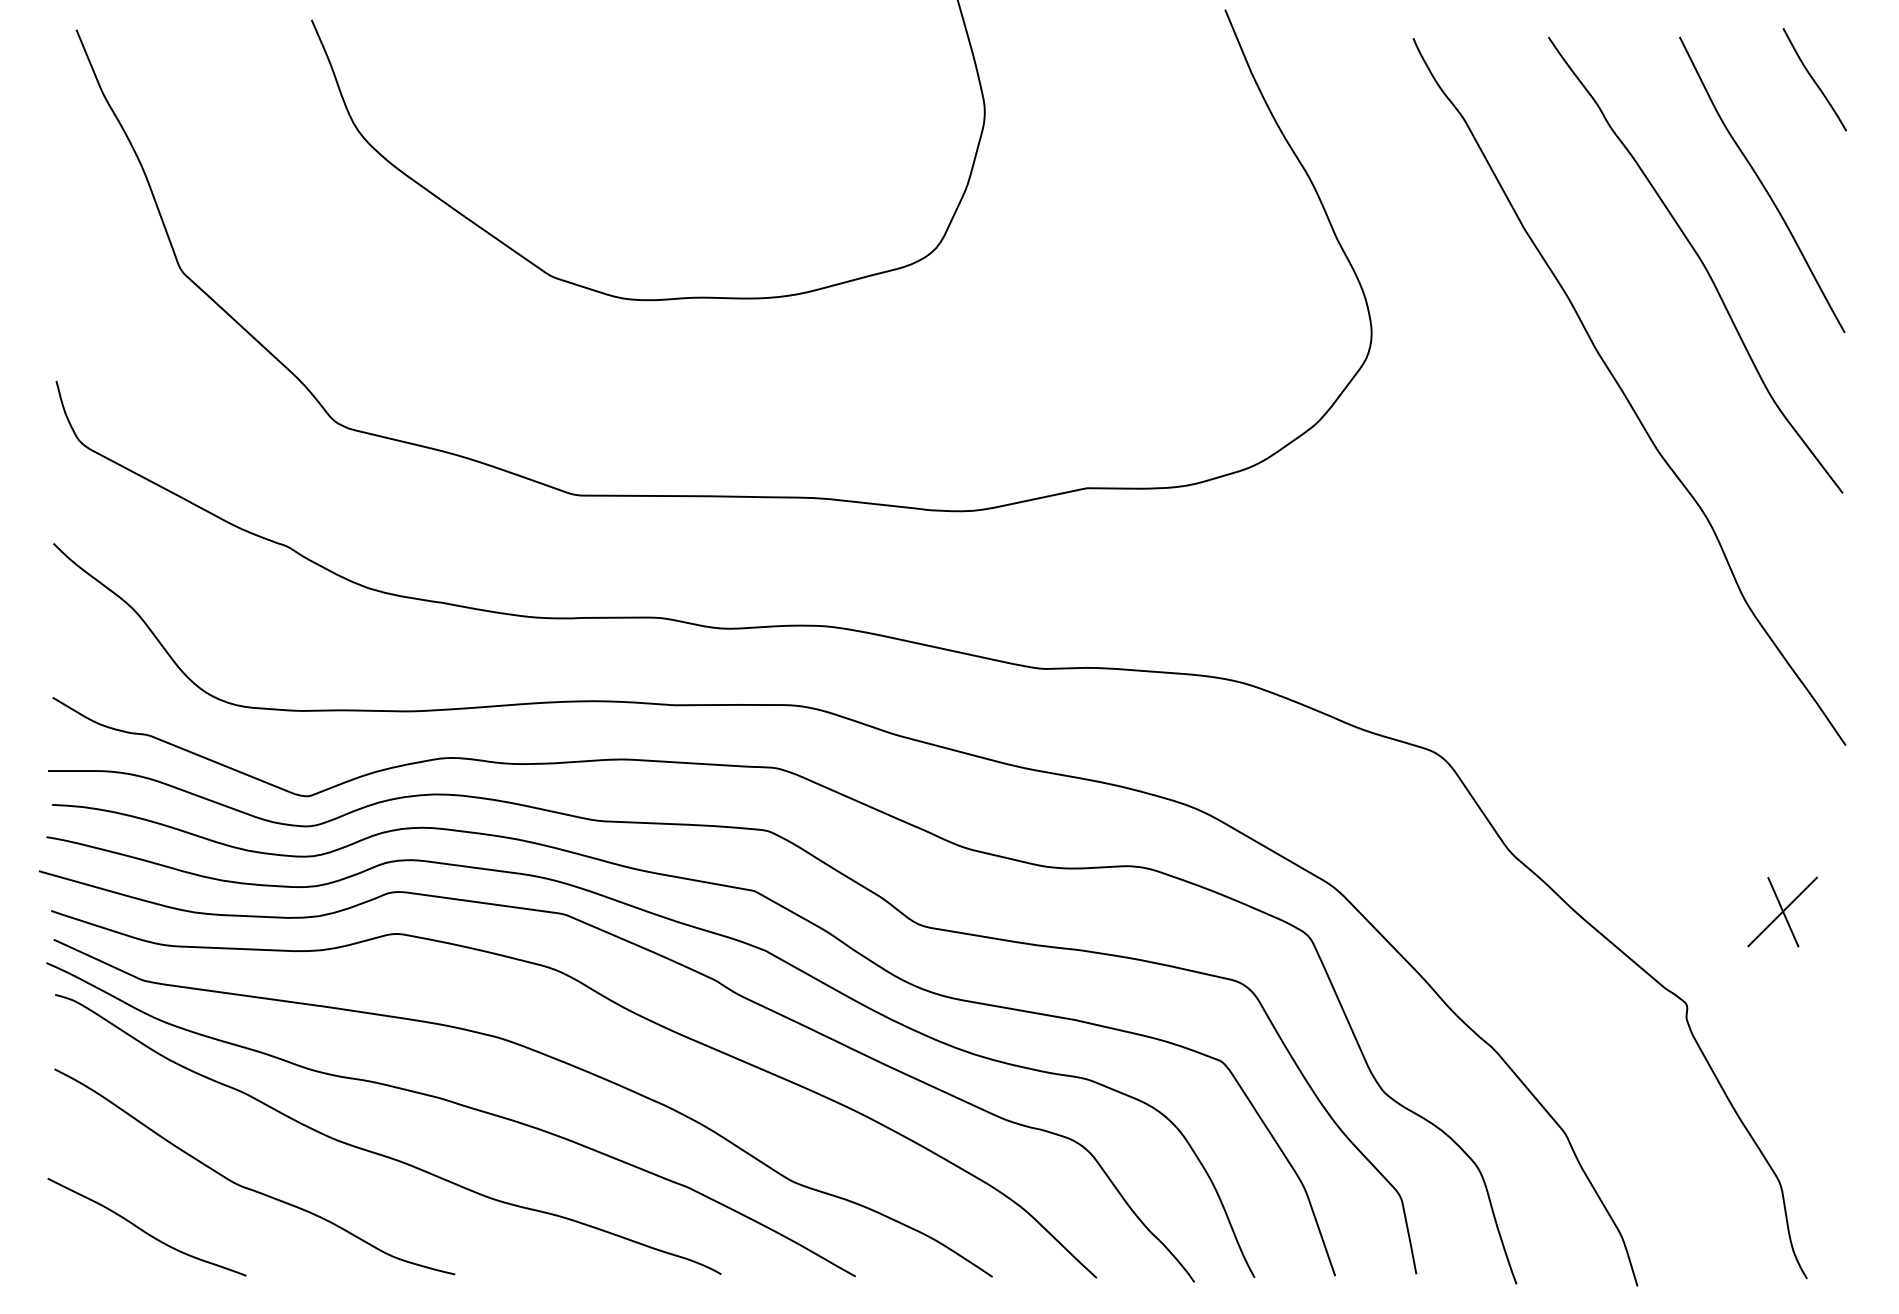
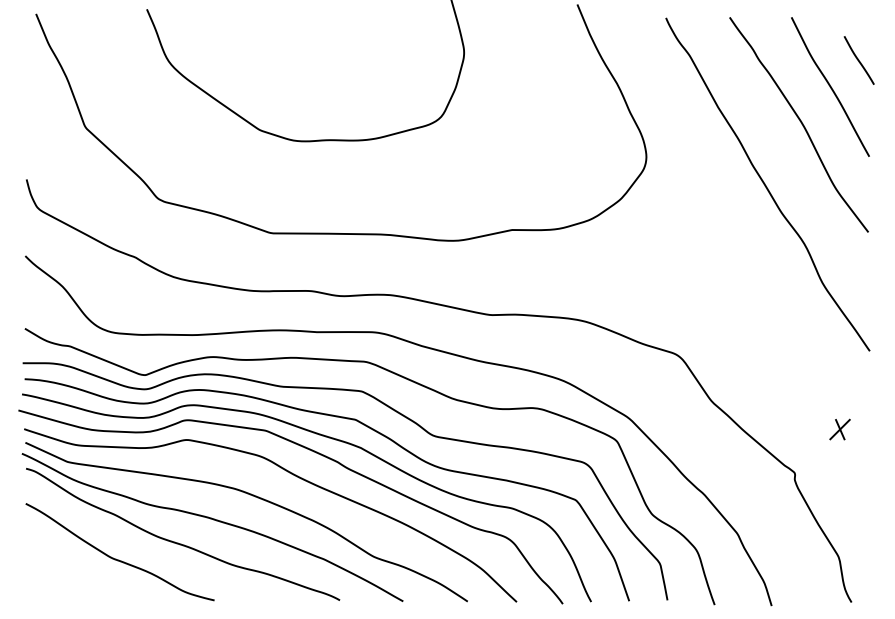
curve: (1813, 79) -> (858, 60), moved
part: (1781, 911) -> (839, 429), size x0.6
curve: (143, 1227) -> (67, 578), removed

